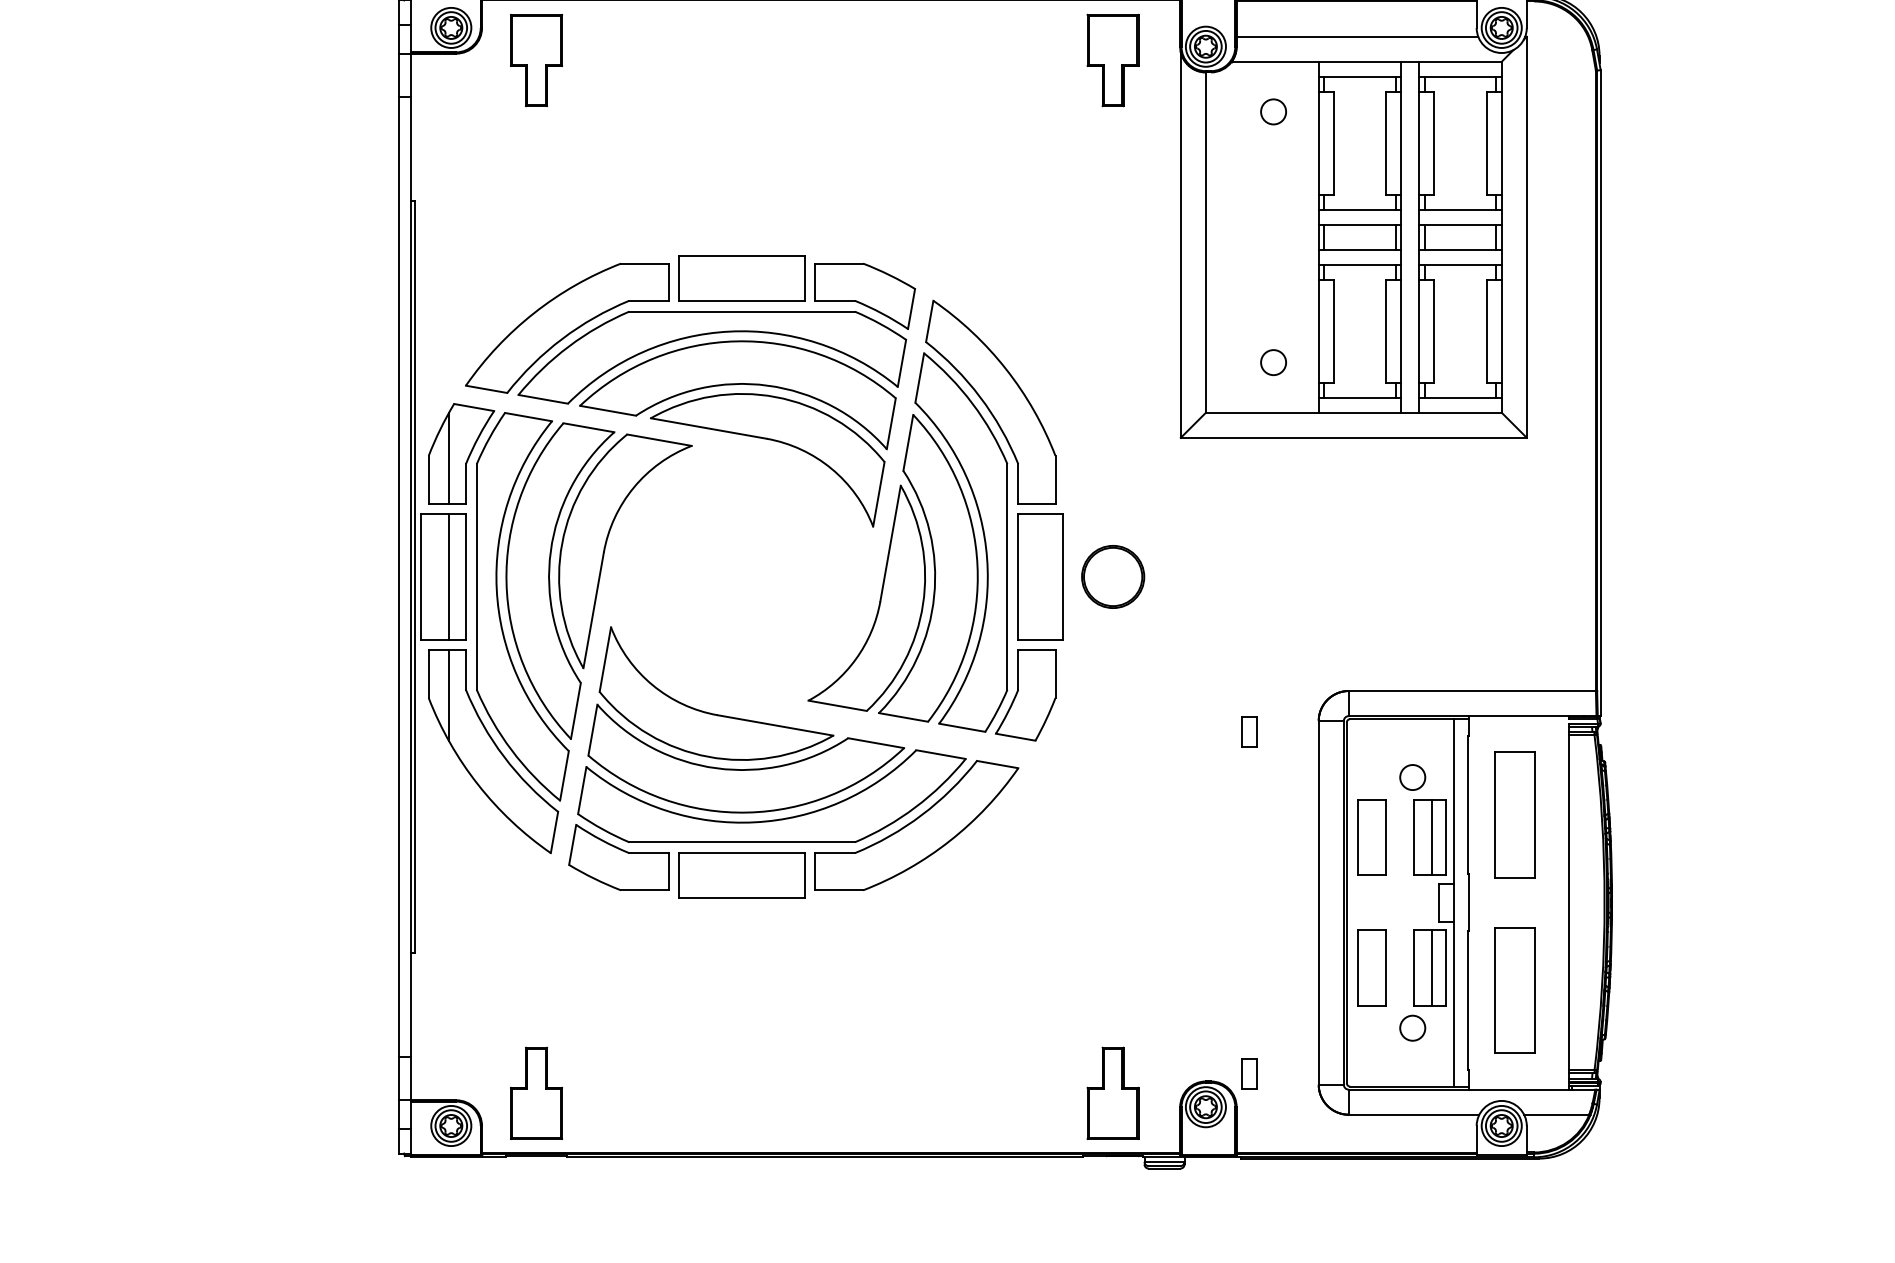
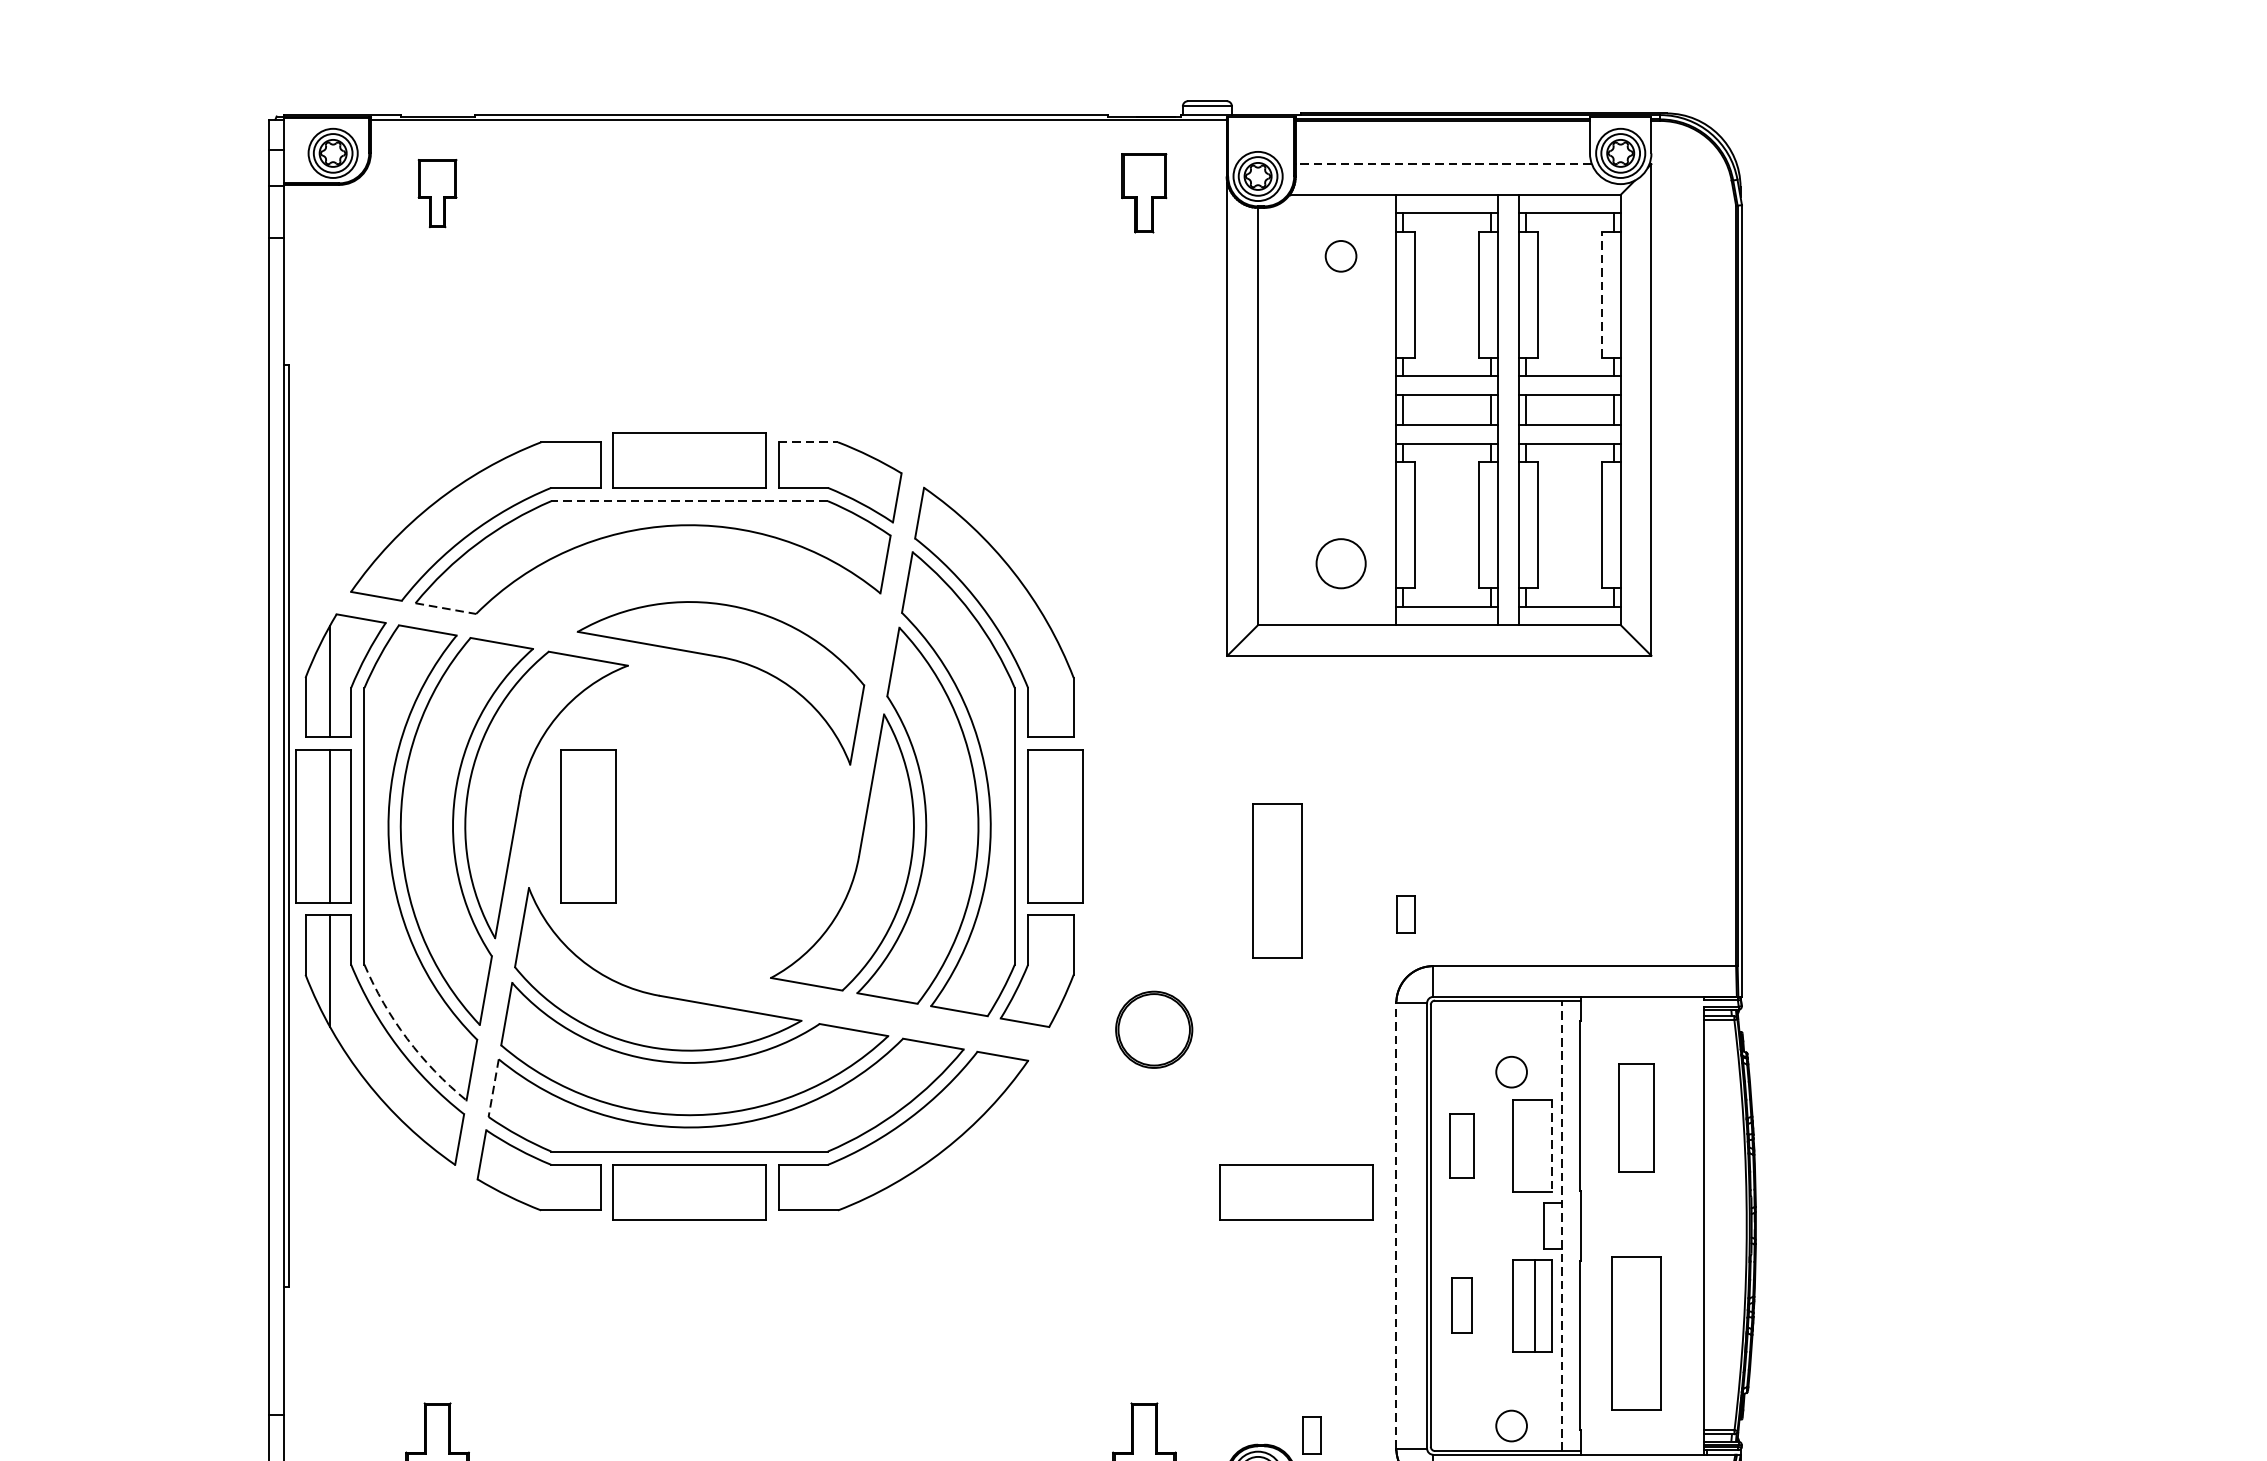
line: (1357, 36) -> (1443, 163), solid -> dashed
part: (536, 60) -> (437, 193), size x0.6
part: (1112, 60) -> (1143, 193), size x0.7
line: (1486, 142) -> (1602, 293), solid -> dashed
line: (839, 263) -> (808, 442), solid -> dashed
line: (742, 311) -> (690, 500), solid -> dashed
circle: (1273, 362) -> (1340, 563), size x1.6
part: (734, 385) -> (680, 591), removed
line: (543, 399) -> (446, 608), solid -> dashed
part: (659, 576) -> (588, 825), added
part: (1113, 576) -> (1154, 1029), moved
part: (1221, 621) -> (1277, 880), added
part: (1249, 731) -> (1405, 914), moved
arc: (511, 750) -> (406, 1039), solid -> dashed
line: (582, 790) -> (493, 1088), solid -> dashed
part: (1514, 814) -> (1636, 1117), size x0.7
part: (1371, 837) -> (1461, 1145), size x0.7
line: (1431, 837) -> (1534, 1145), removed
line: (1446, 837) -> (1552, 1145), solid -> dashed
part: (1236, 875) -> (1295, 1192), added
line: (1318, 902) -> (1396, 1225), solid -> dashed
line: (1454, 902) -> (1562, 1225), solid -> dashed
part: (1371, 967) -> (1461, 1305), size x0.6
circle: (1412, 1027) -> (1511, 1425), moved

